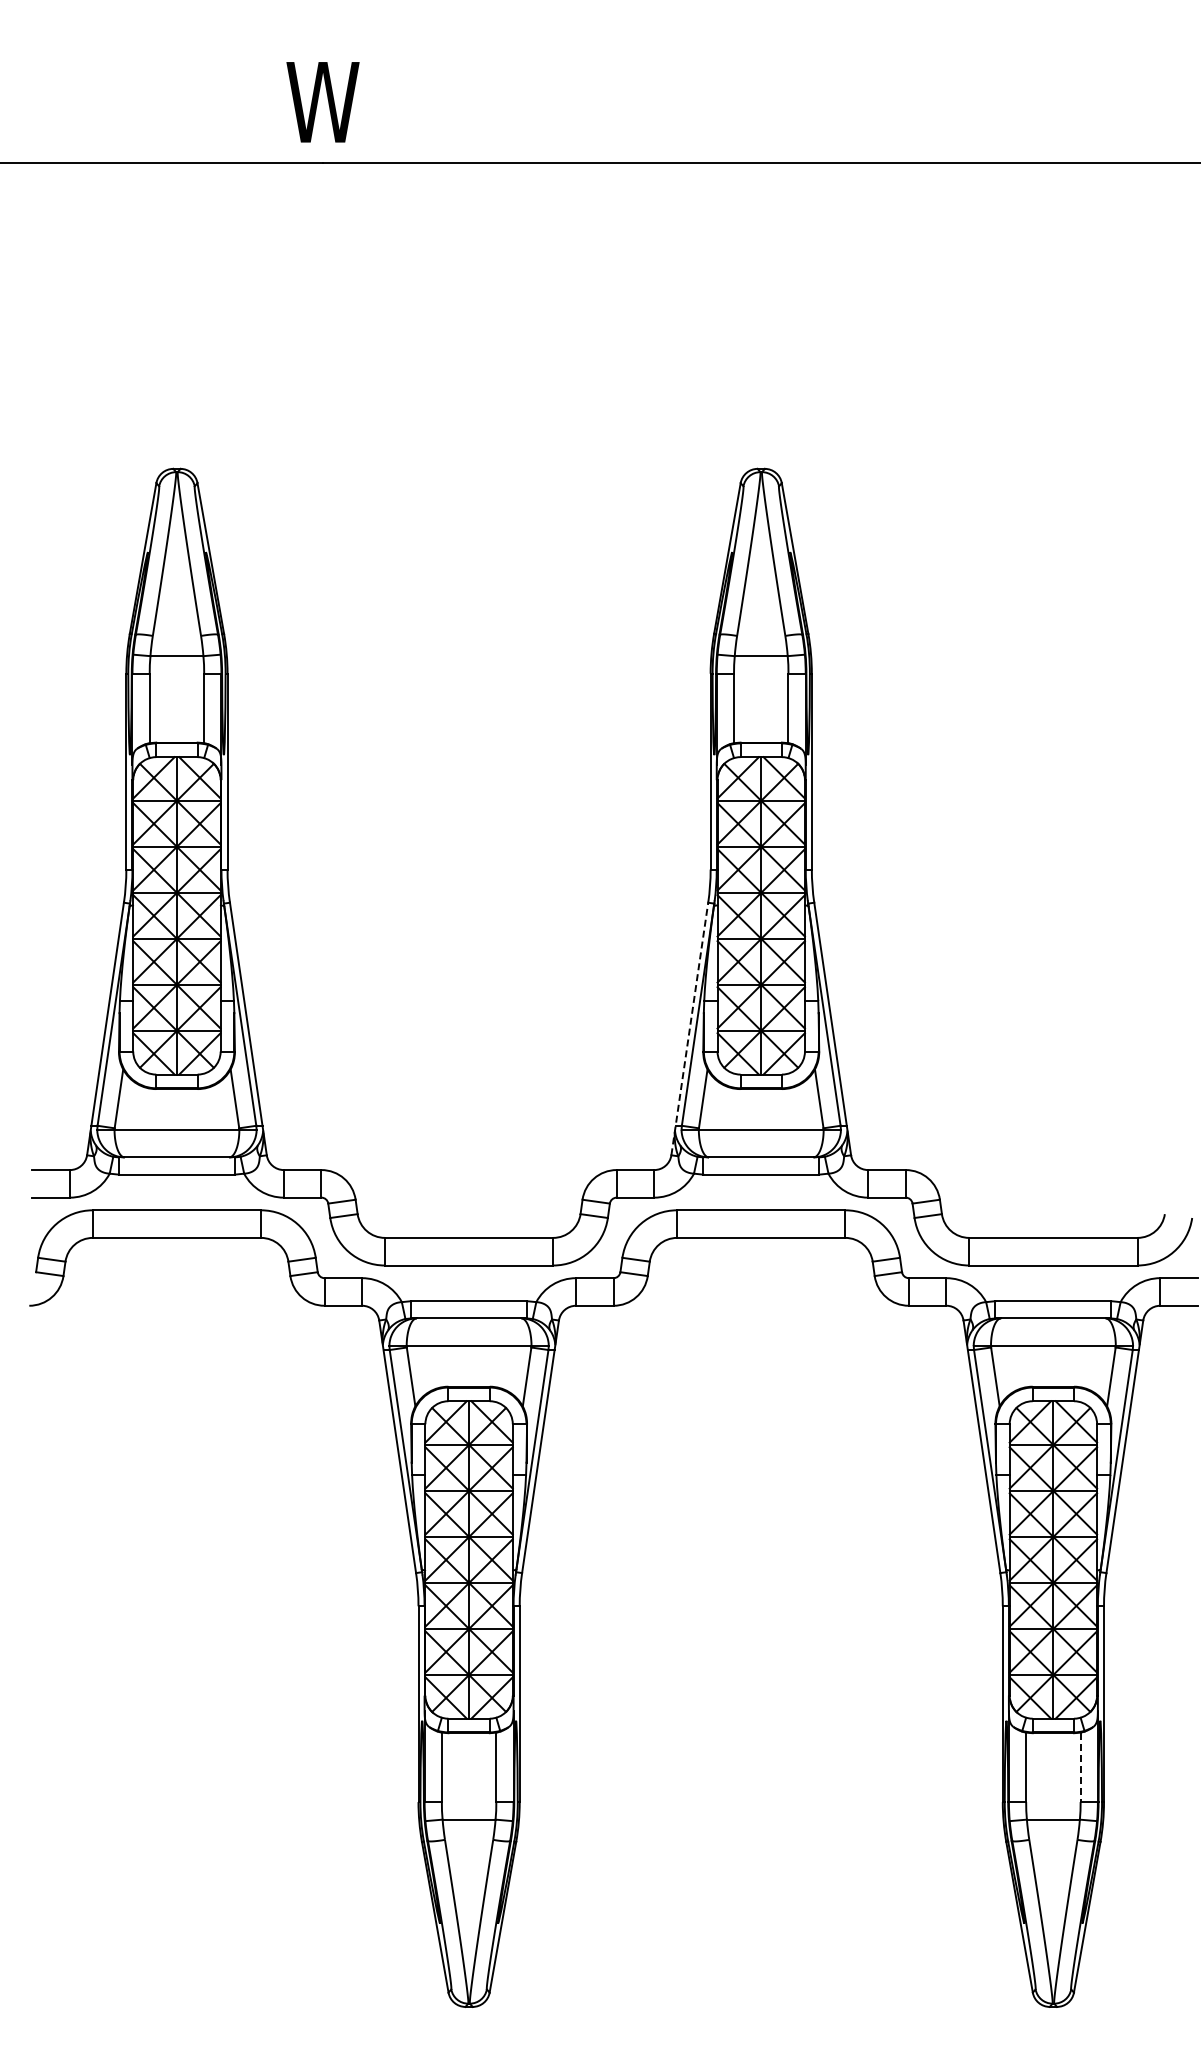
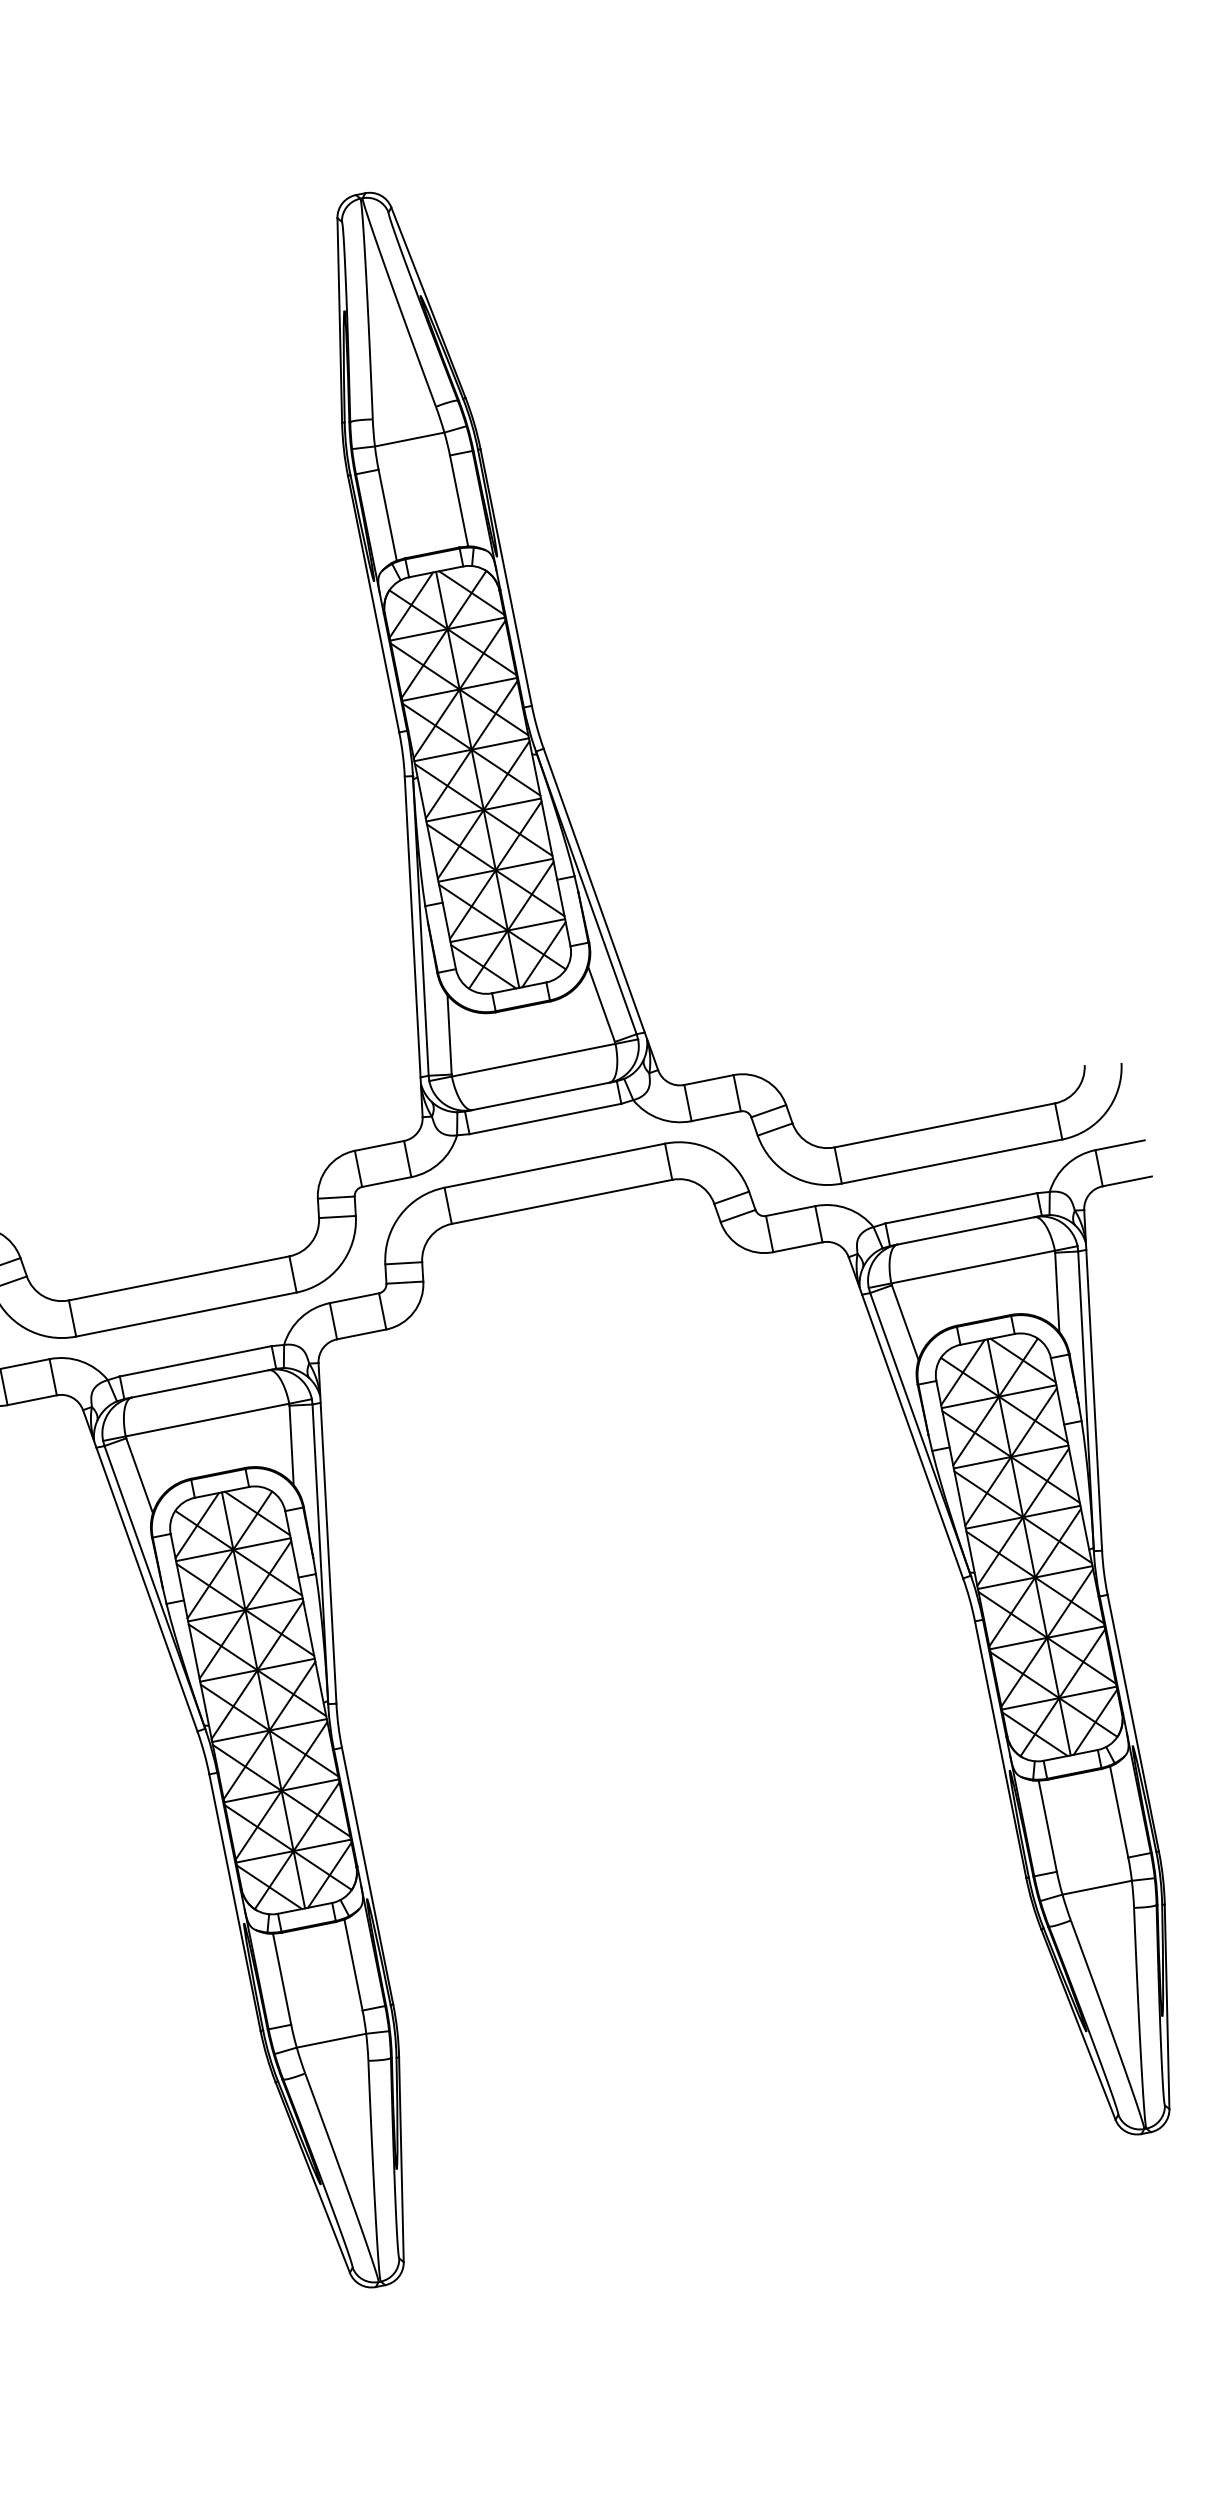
line: (689, 1029) -> (413, 947), dashed -> solid
line: (1080, 1767) -> (1119, 1812), dashed -> solid

